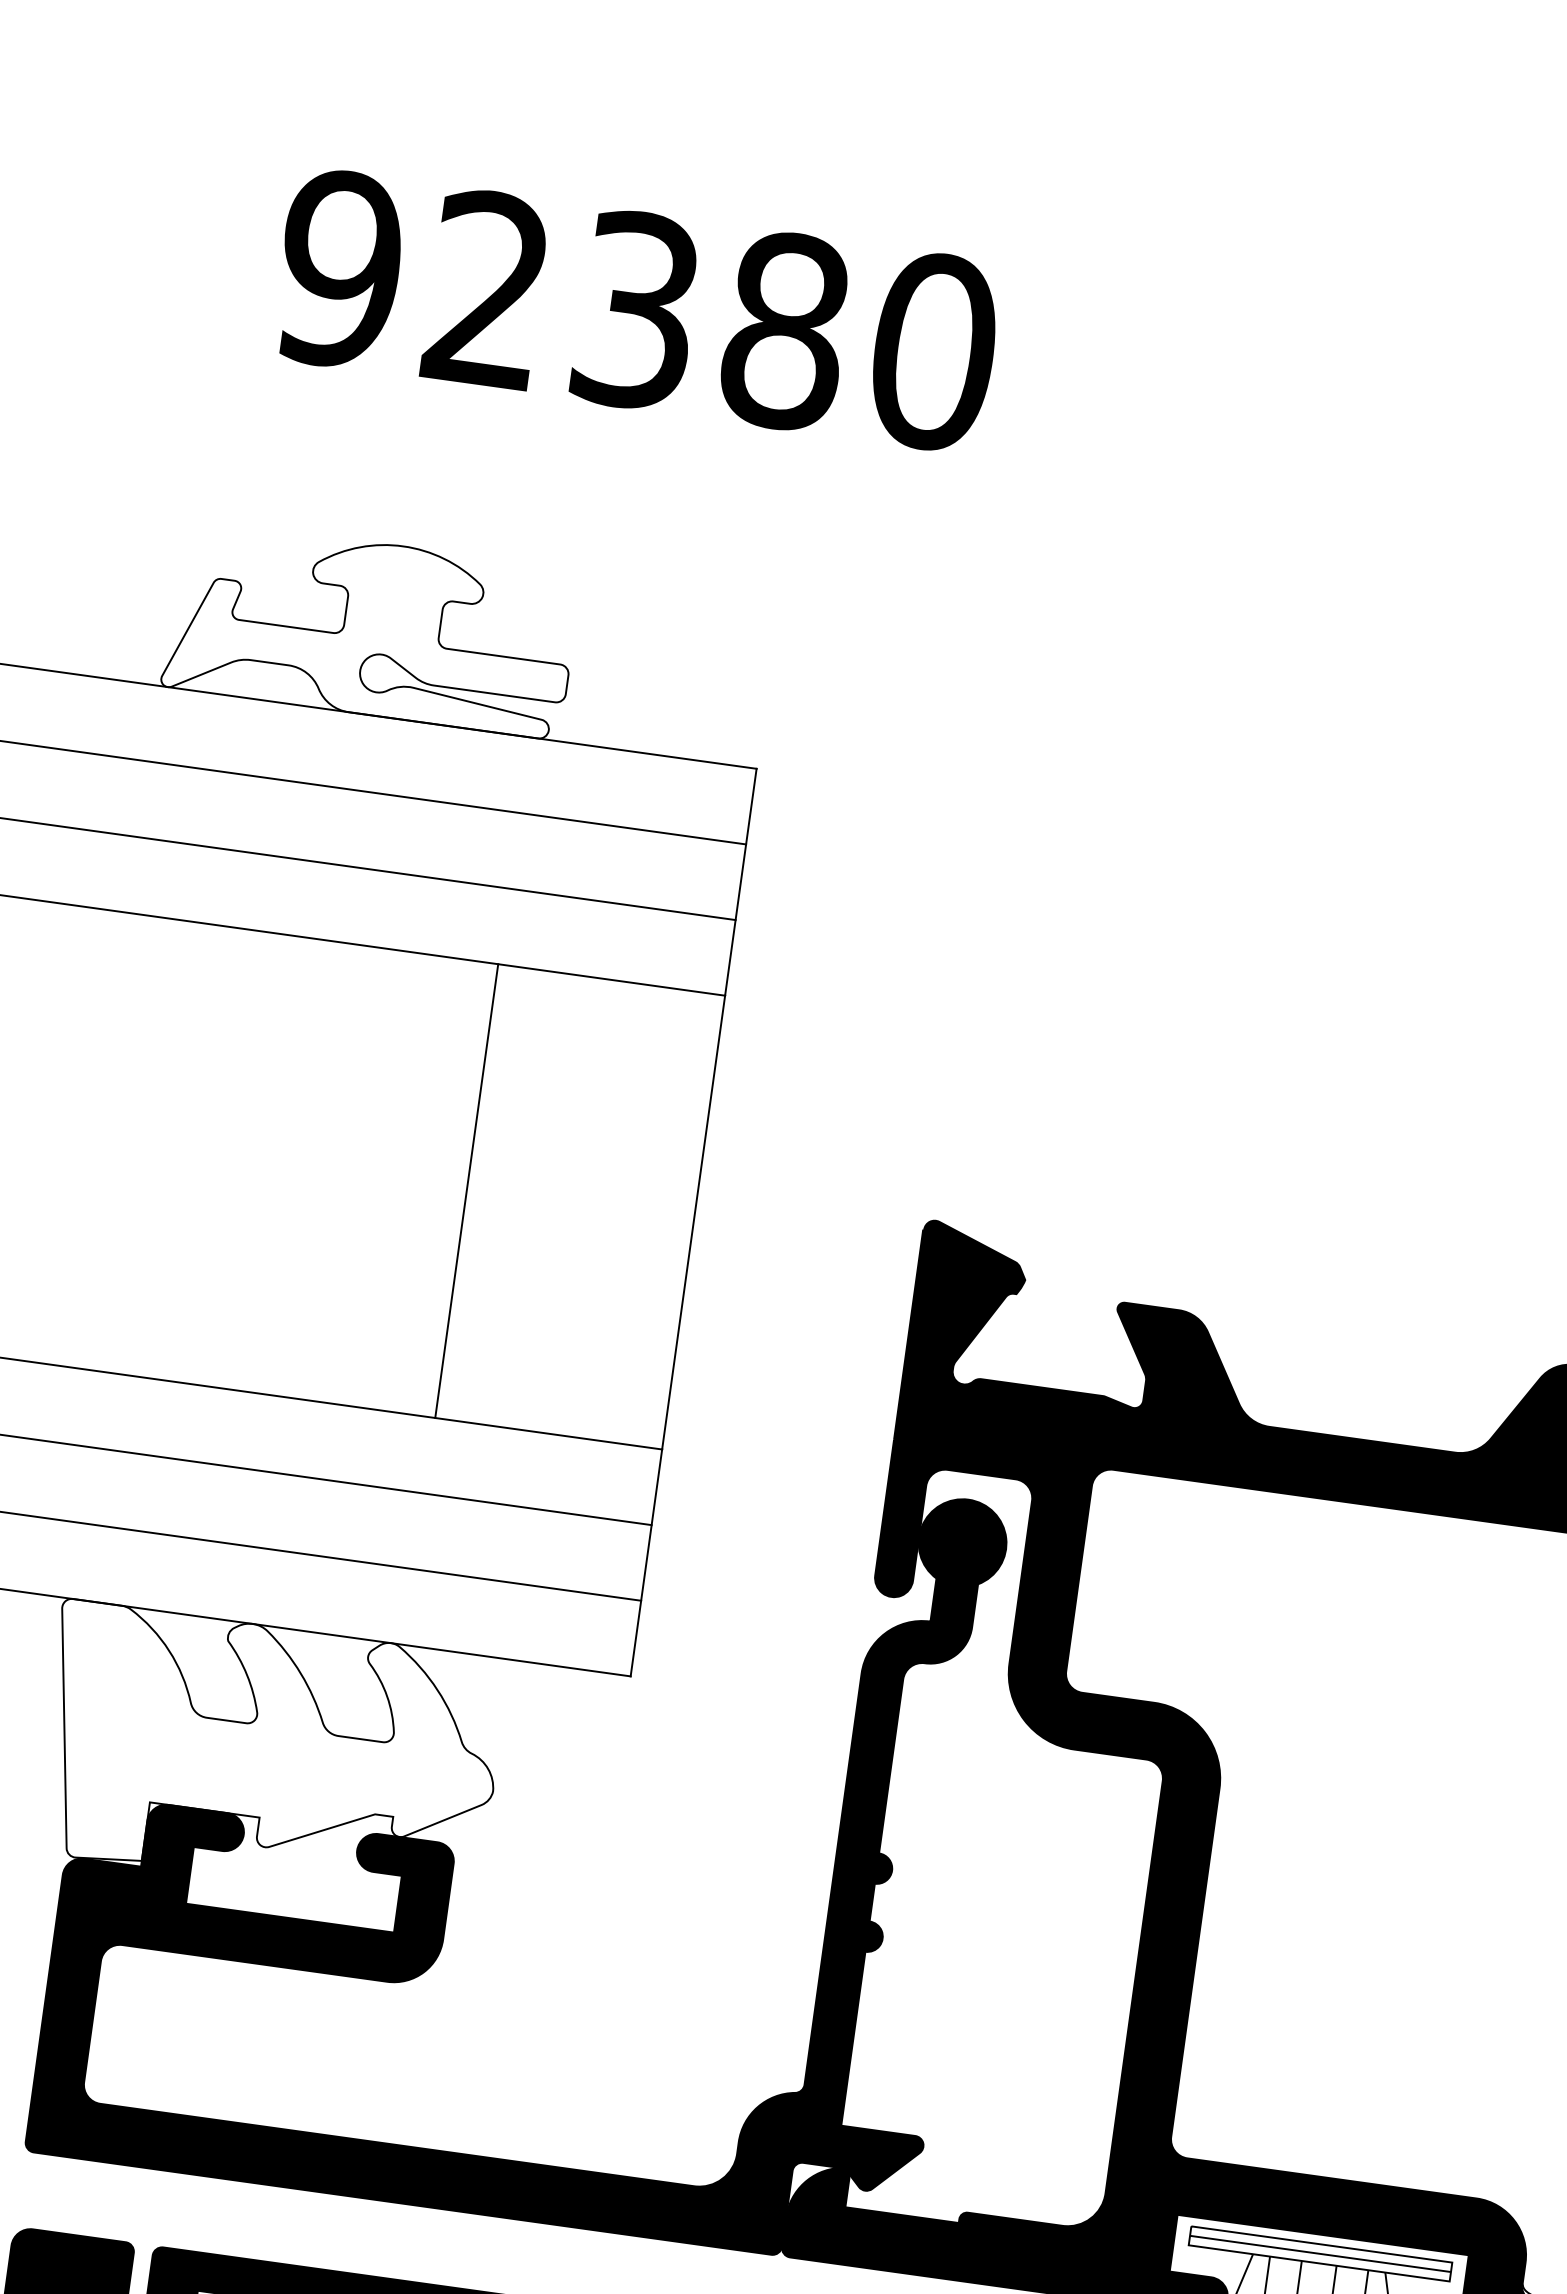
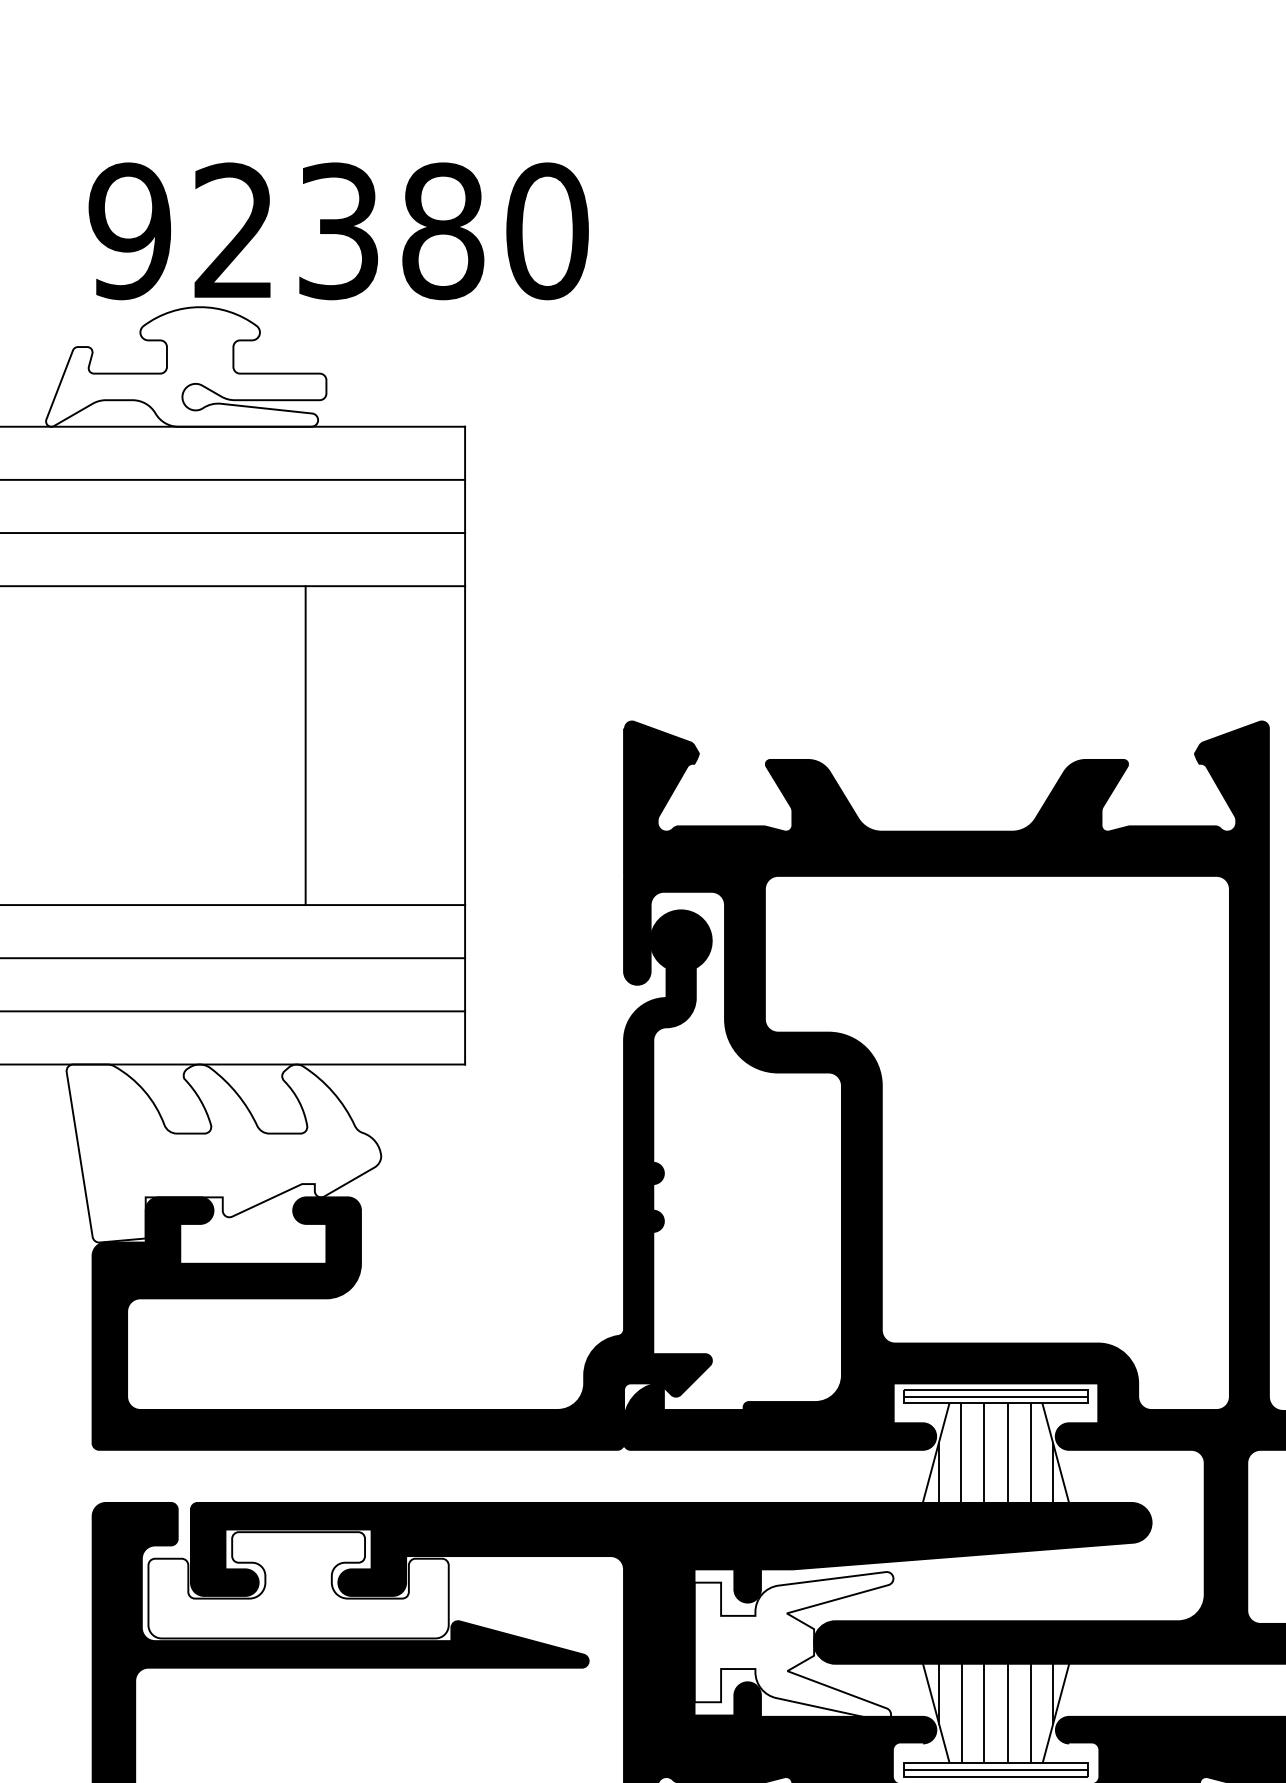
text: (636, 310) -> (338, 231), moved

